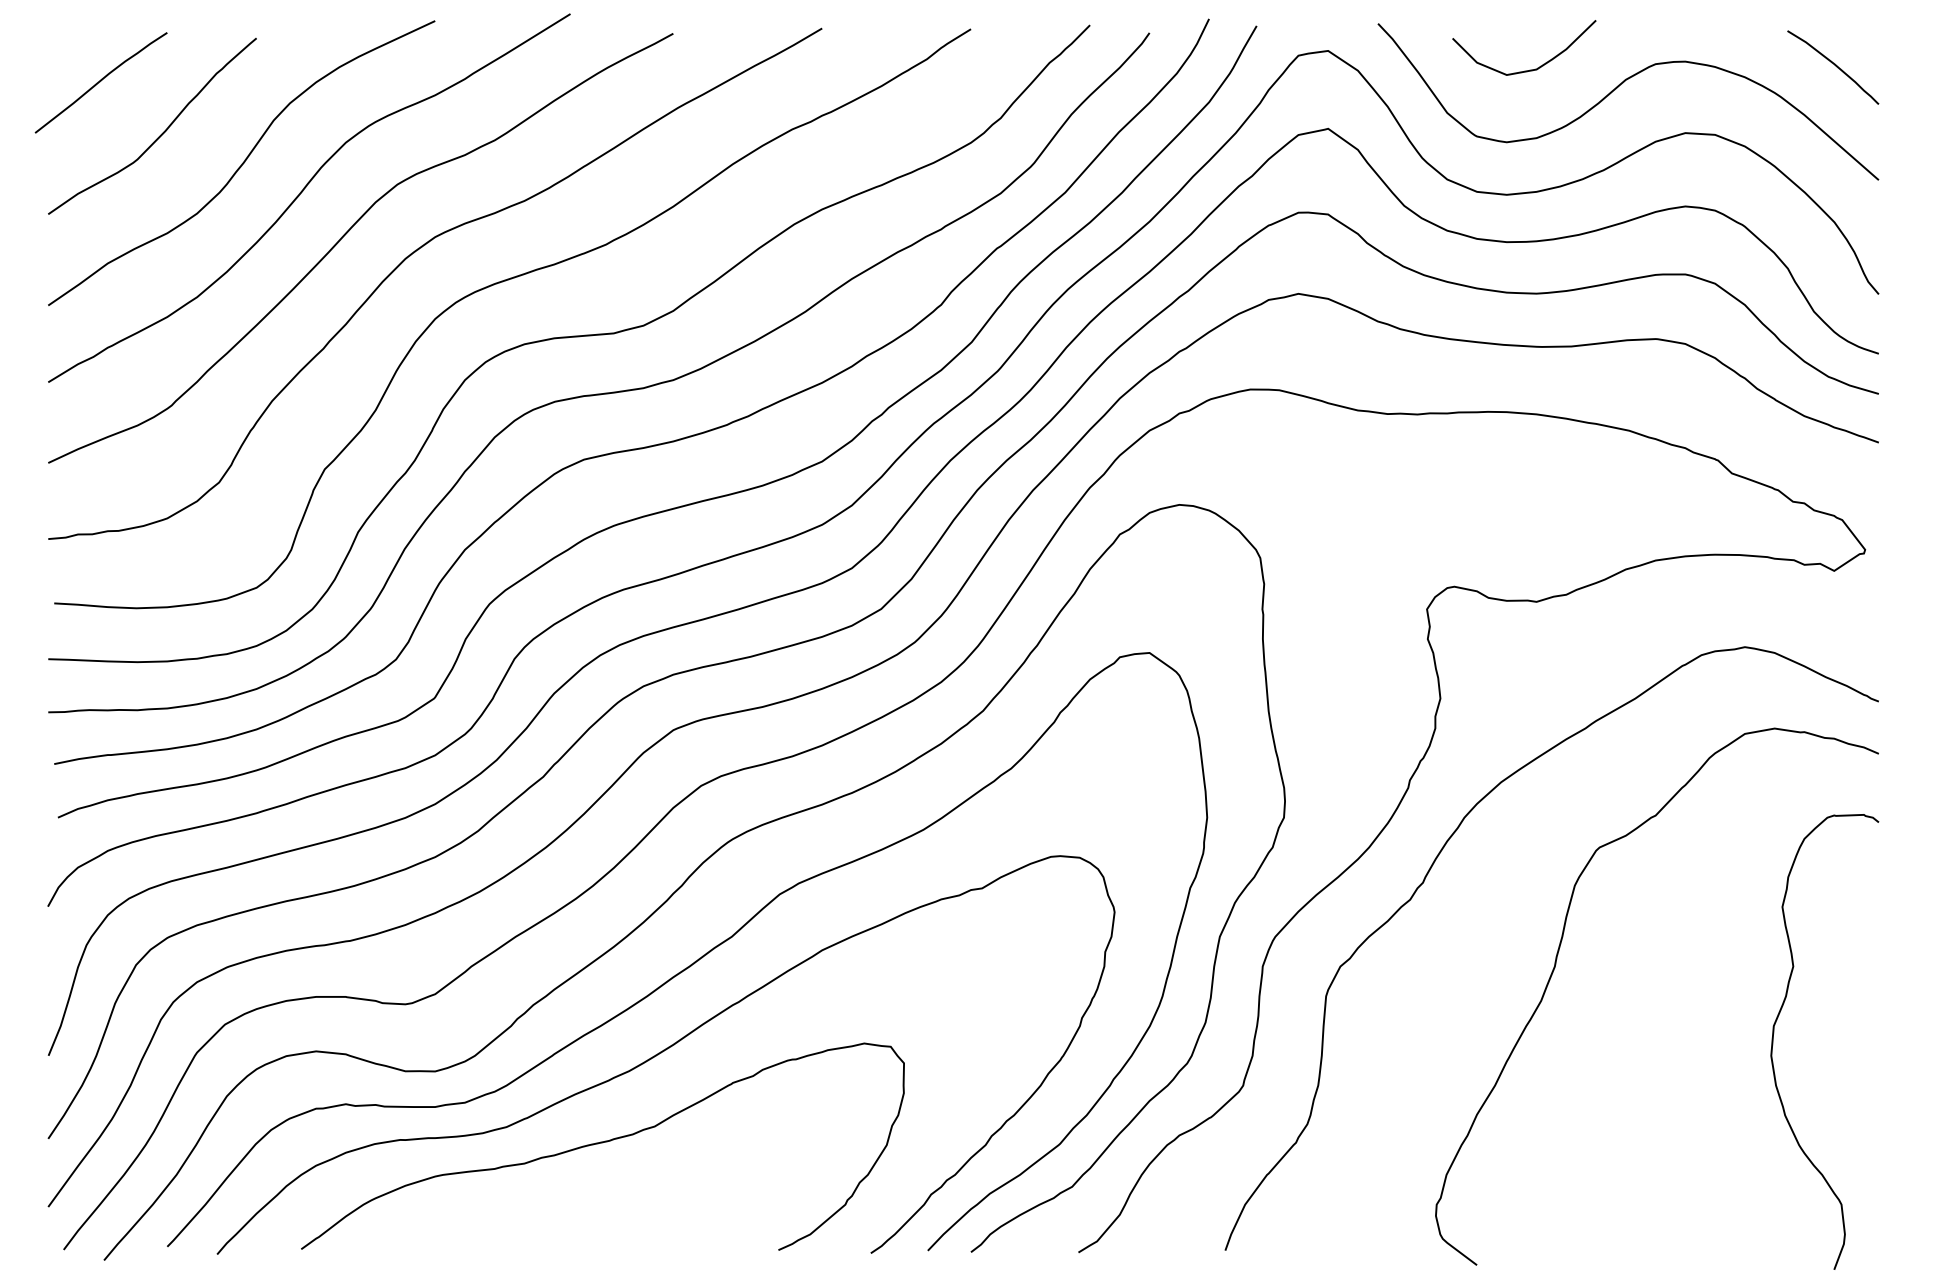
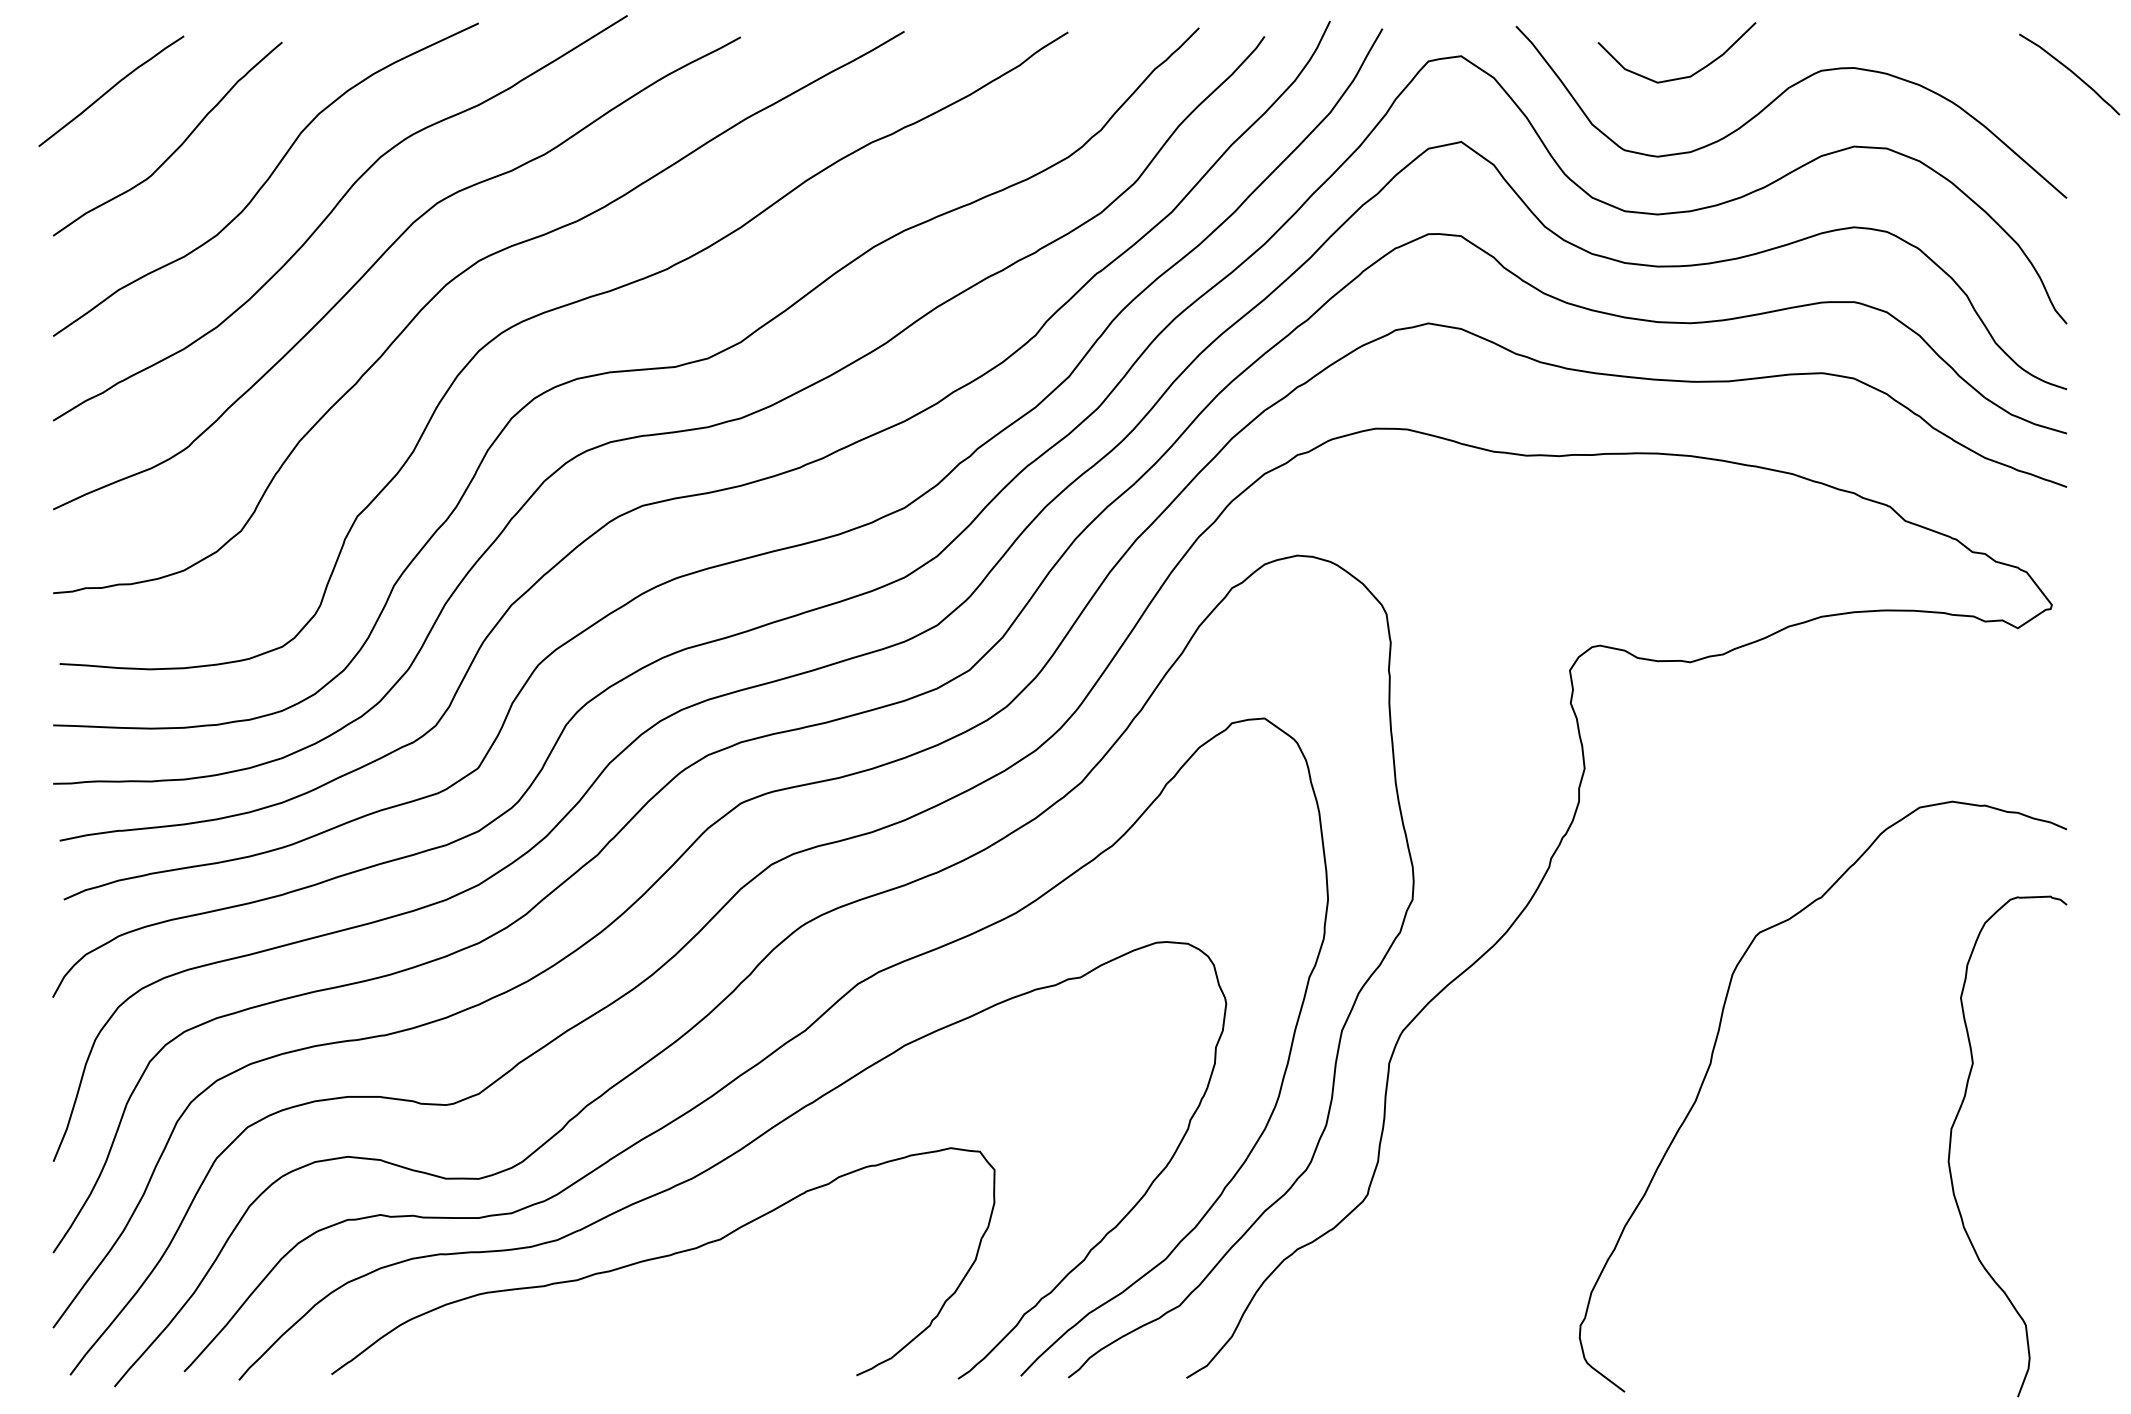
curve: (1834, 65) -> (2070, 72), moved
curve: (1424, 882) -> (1567, 971), removed

